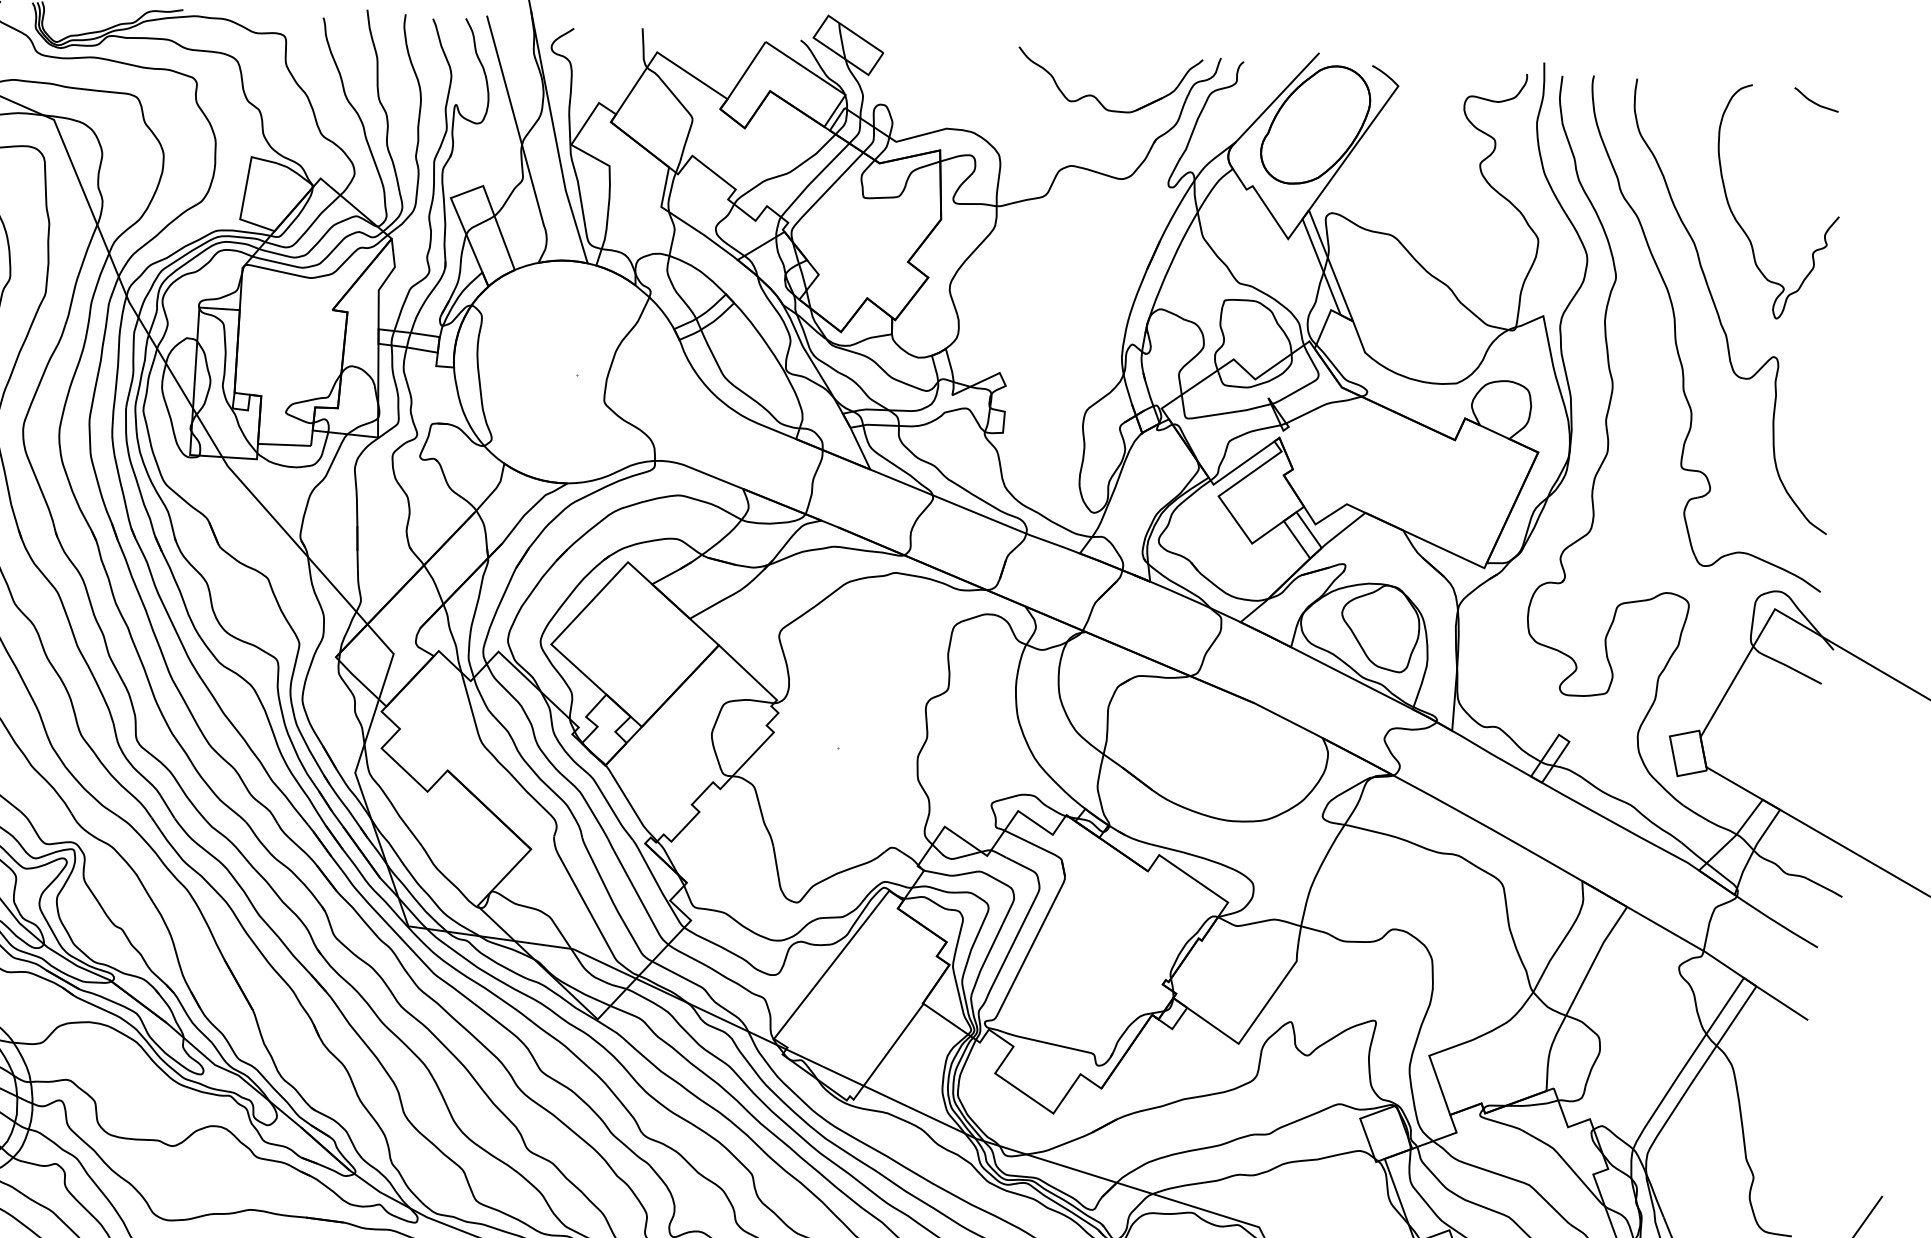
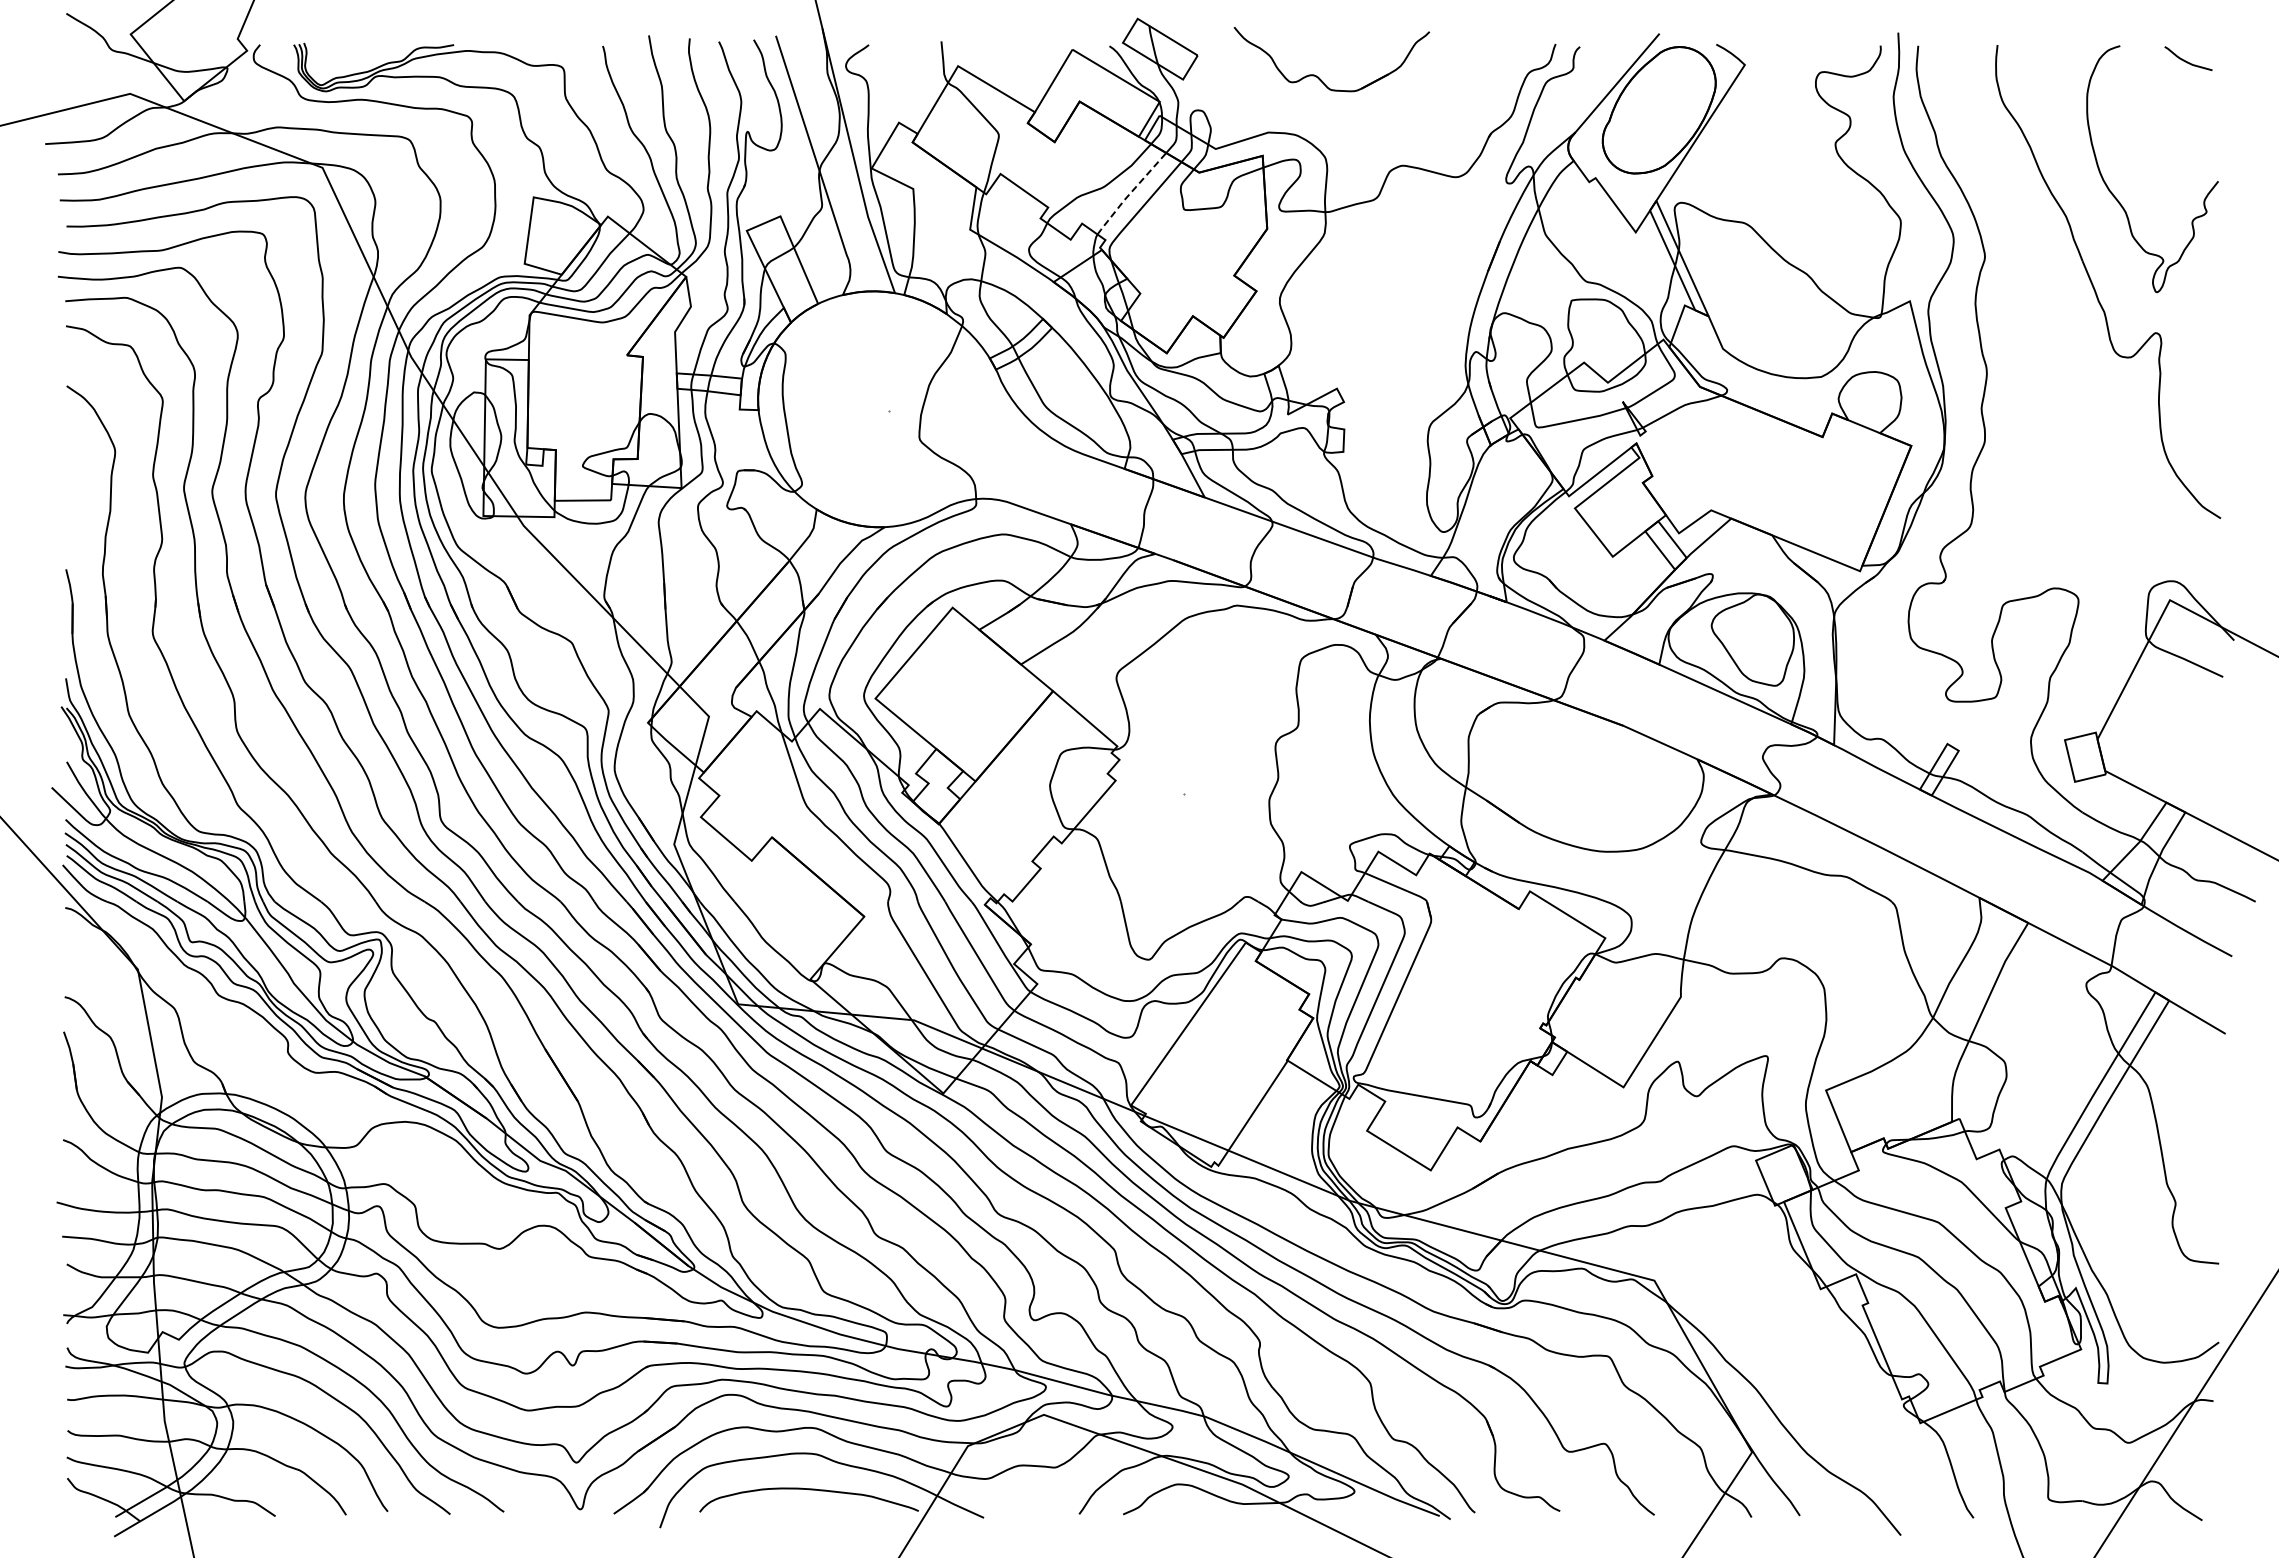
part: (1096, 97) -> (1318, 76), moved
line: (813, 179) -> (1130, 193), solid -> dashed
part: (1676, 332) -> (2051, 311), removed

